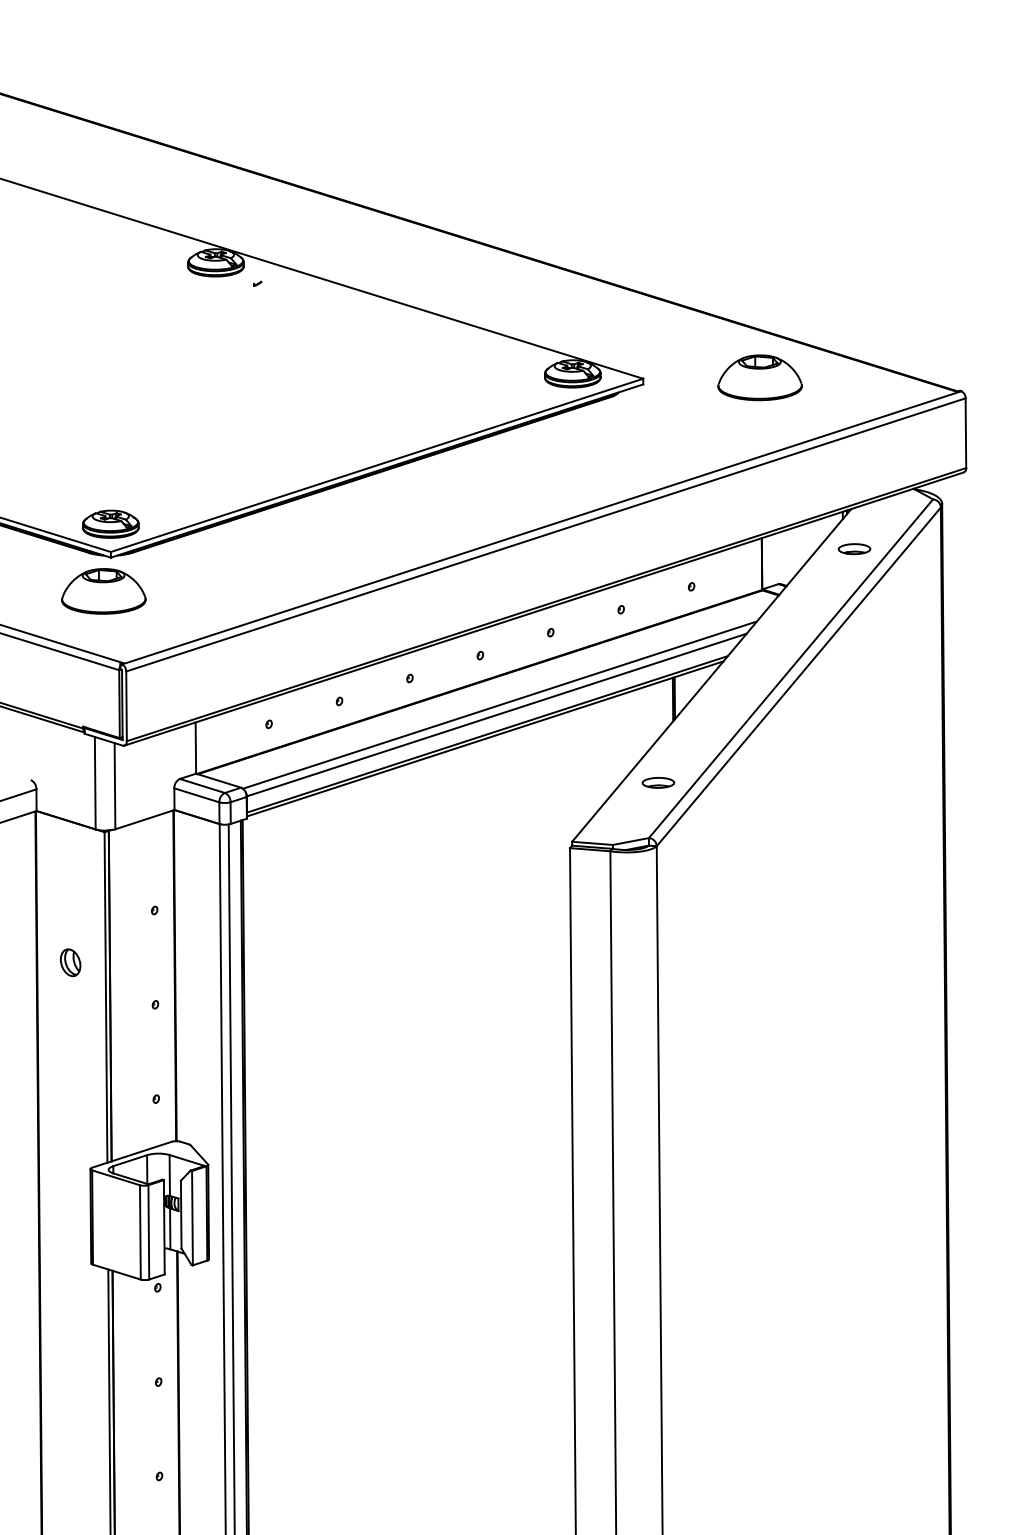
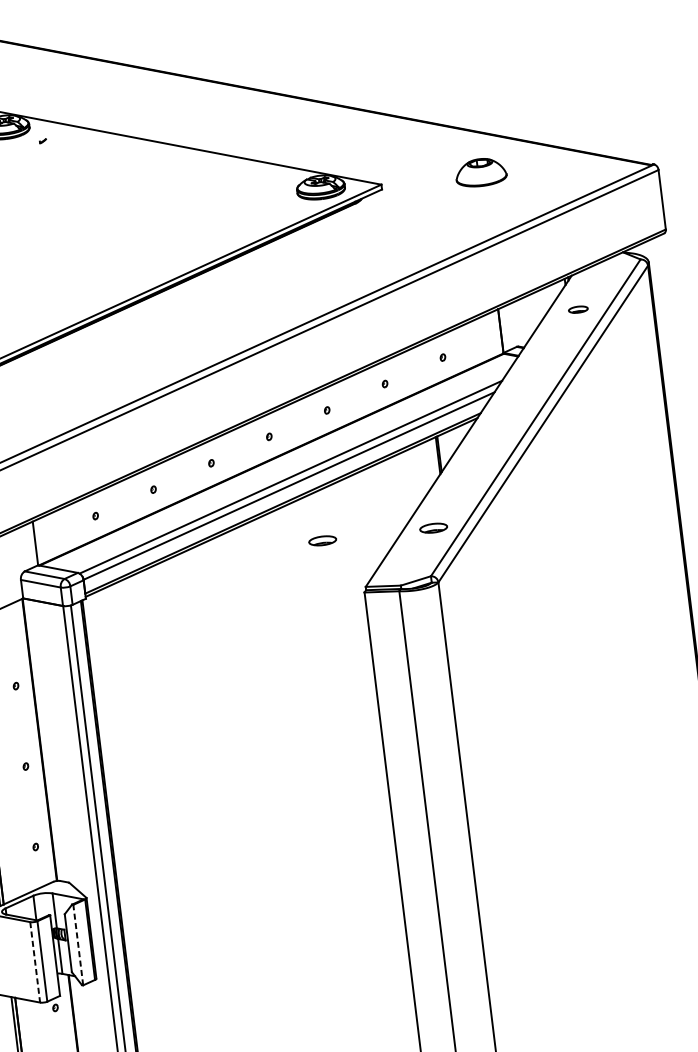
part: (759, 377) -> (480, 172), size x0.7
part: (854, 549) -> (578, 309), size x0.7
part: (528, 782) -> (322, 540), added
line: (192, 1217) -> (78, 944), solid -> dashed
line: (140, 1232) -> (35, 962), solid -> dashed

